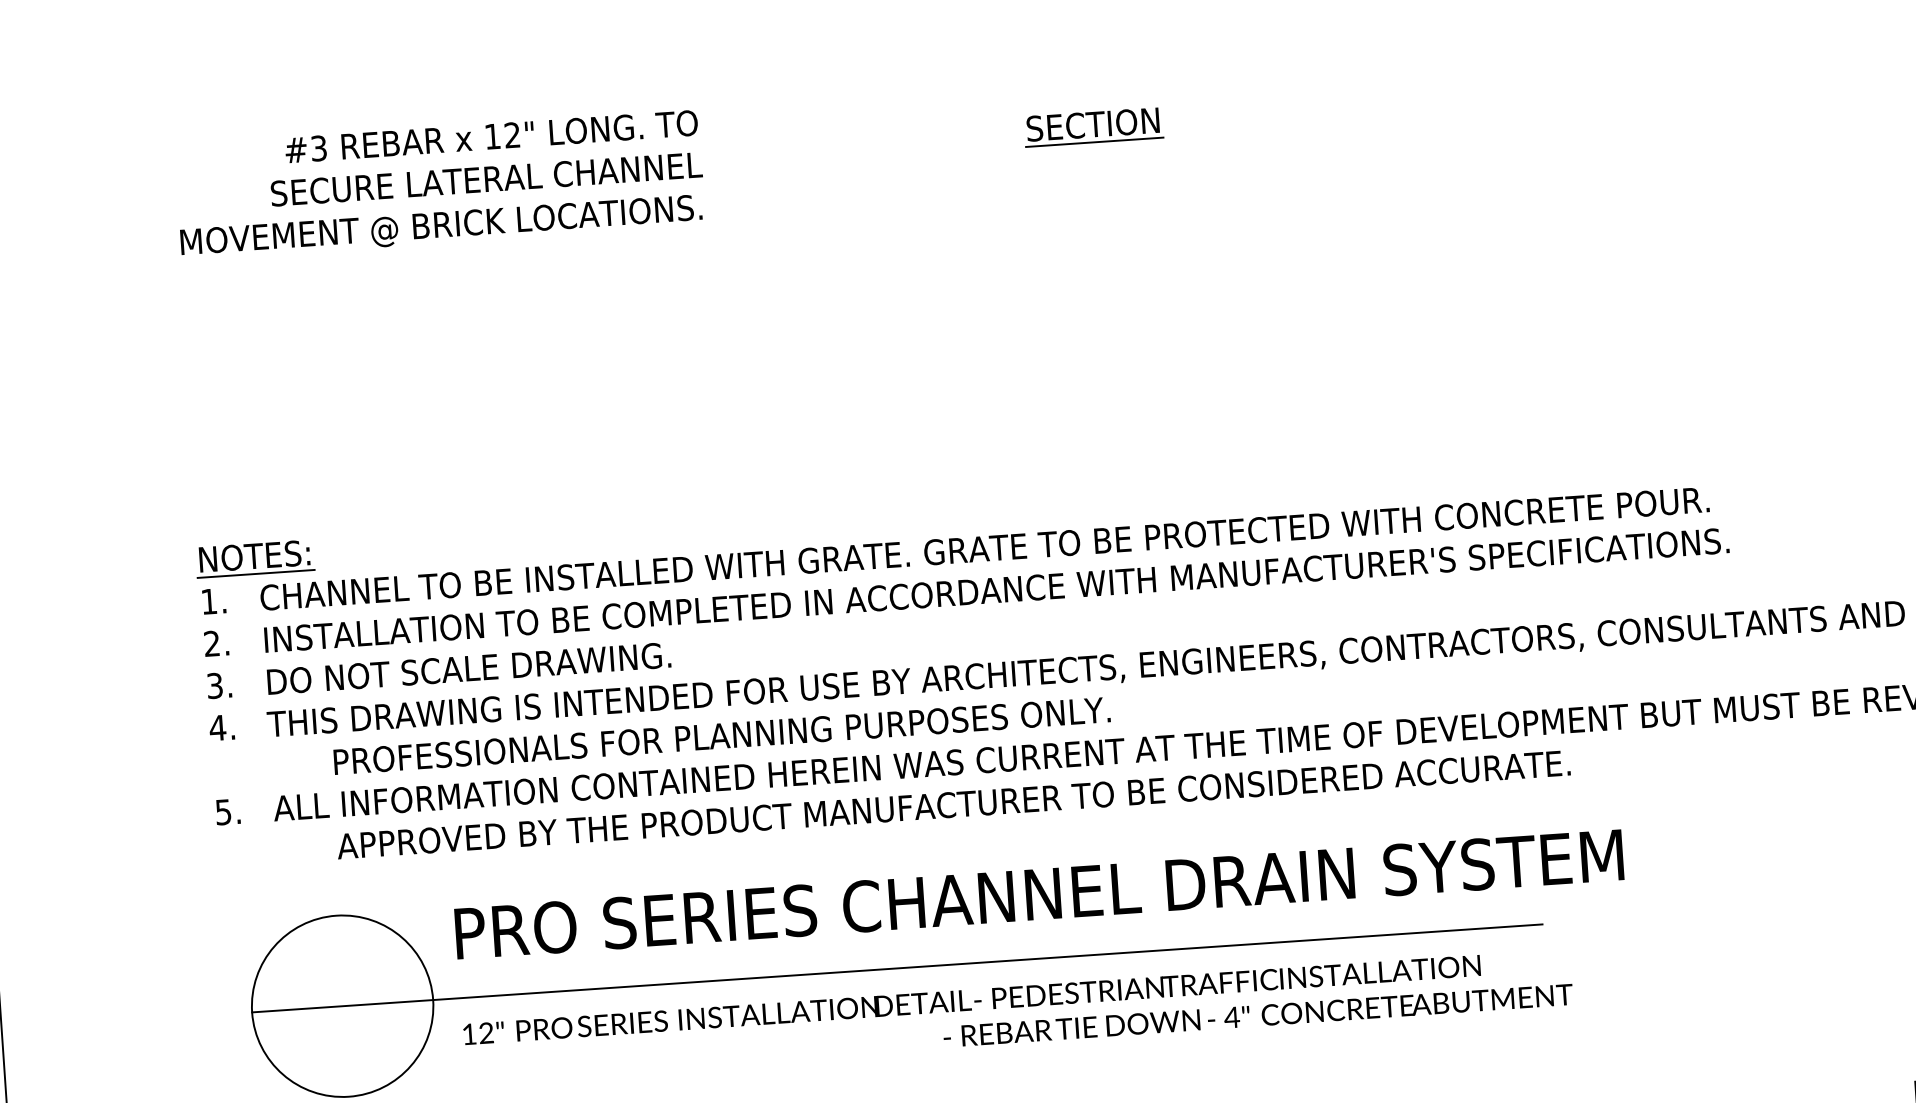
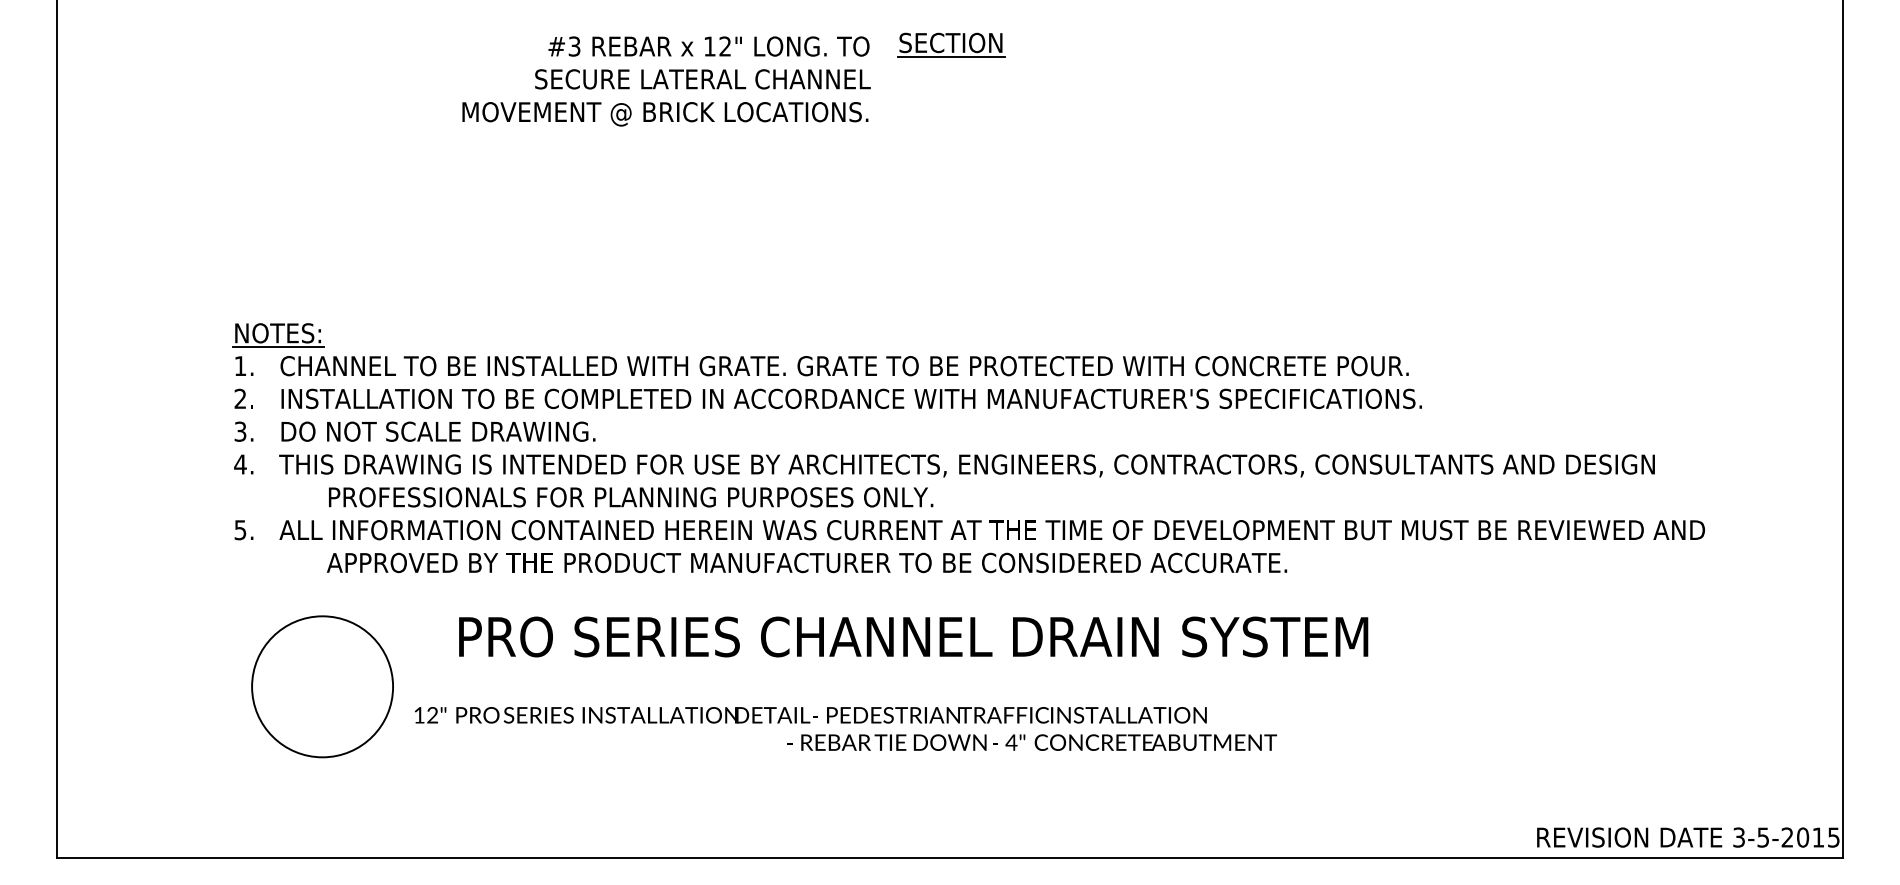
text: (440, 185) -> (666, 81), moved
text: (1039, 893) -> (913, 636), moved
line: (897, 967) -> (754, 686), removed

